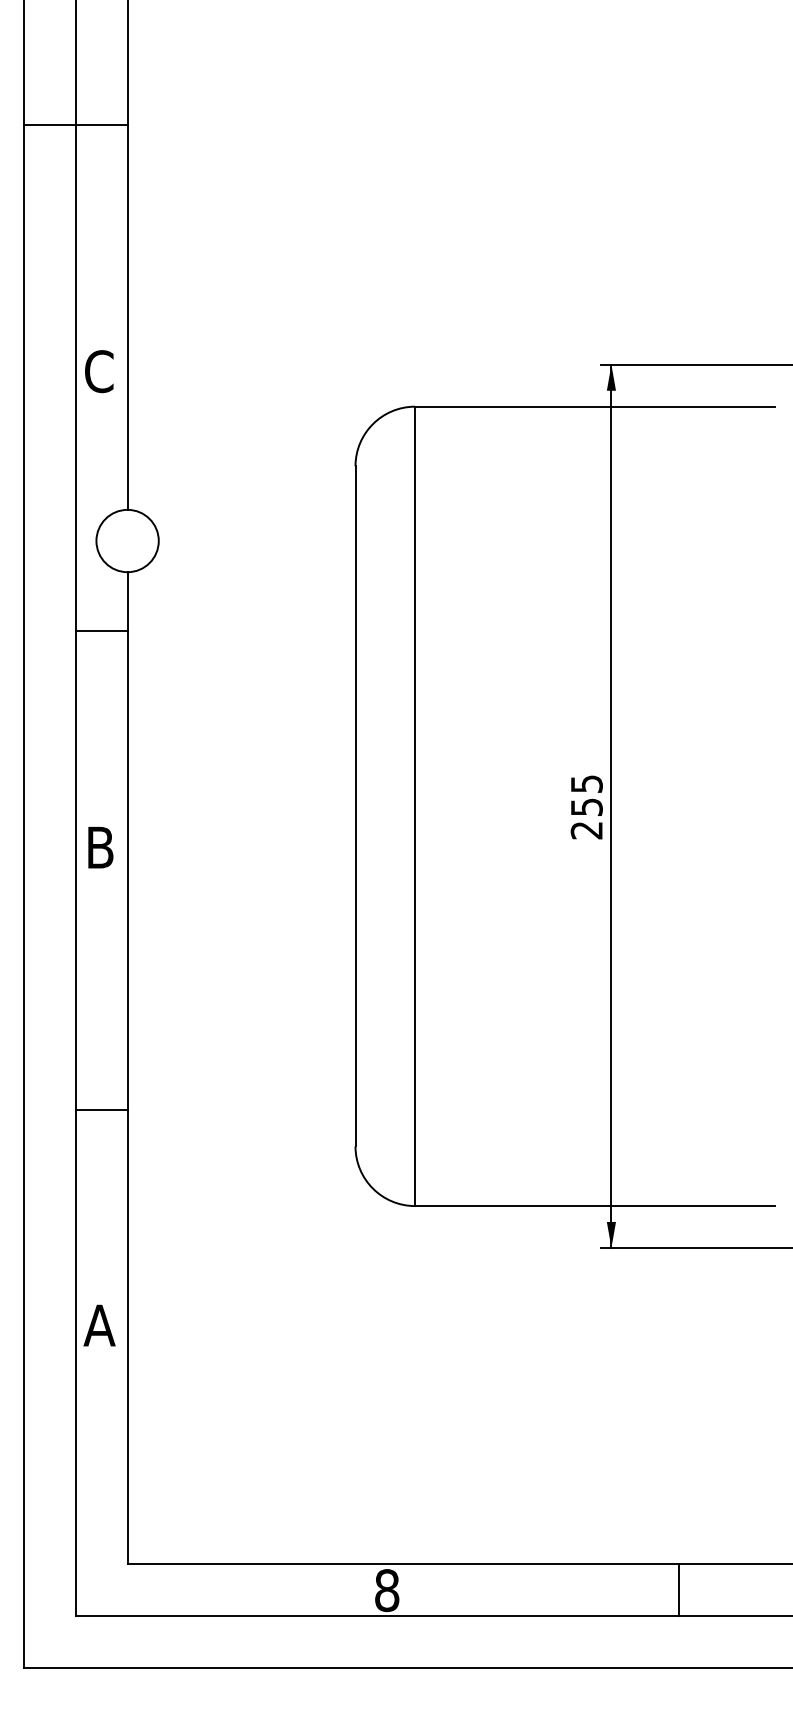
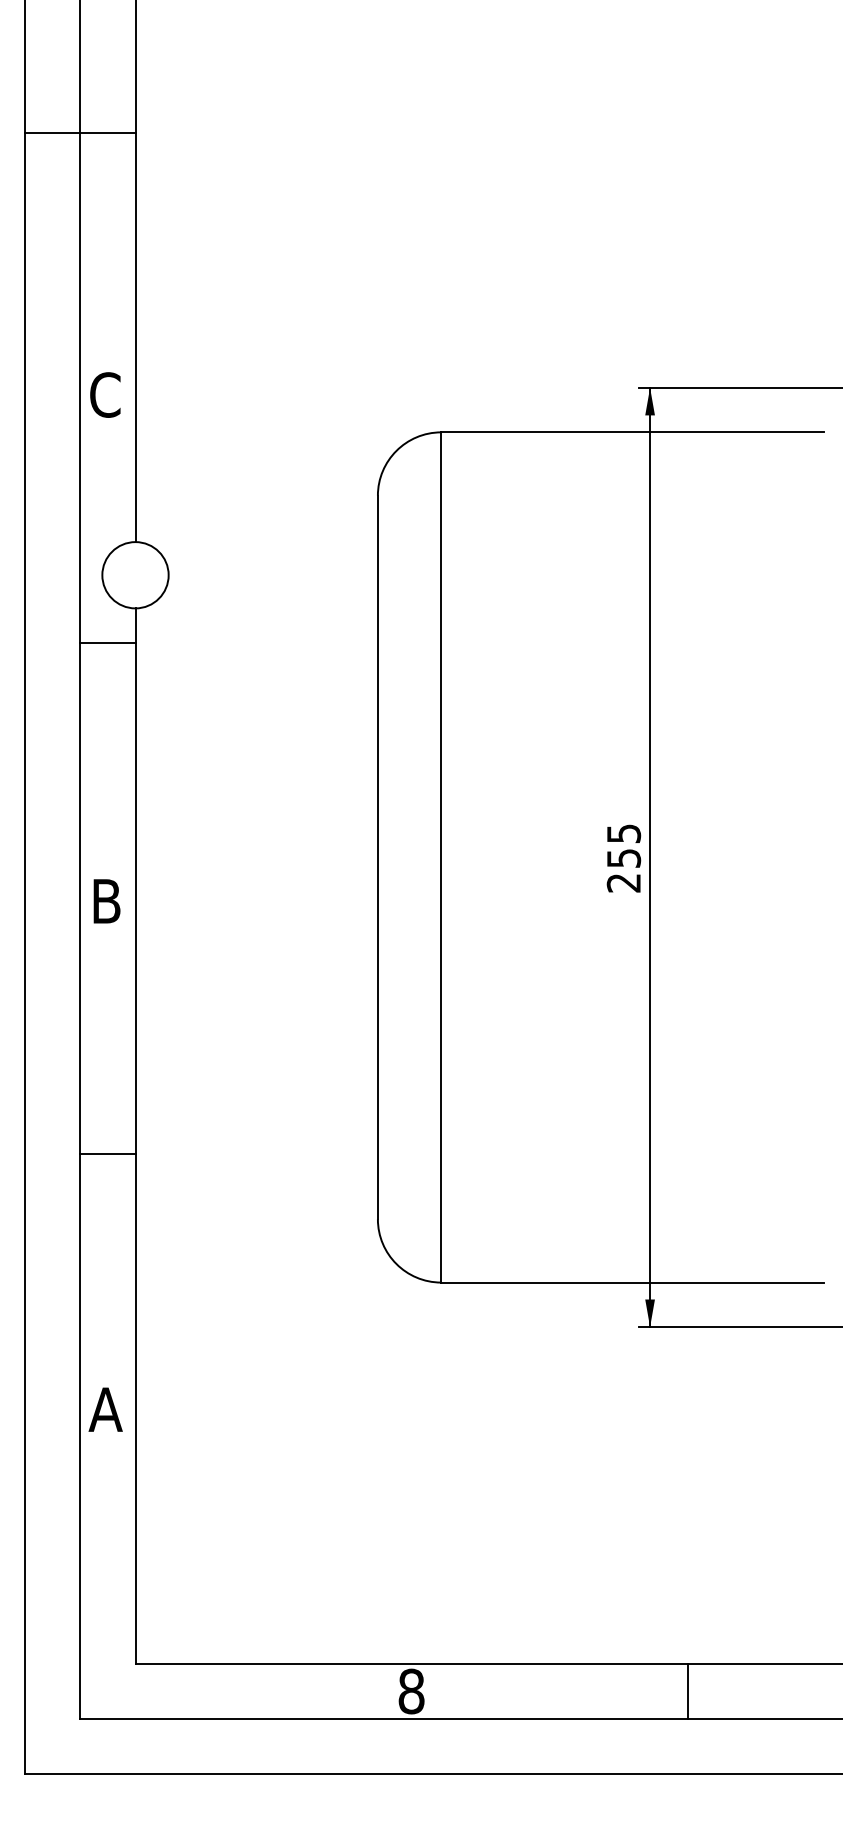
line: (101, 631) -> (107, 643), moved
line: (101, 1109) -> (107, 1153), moved
line: (679, 1590) -> (688, 1691), moved

